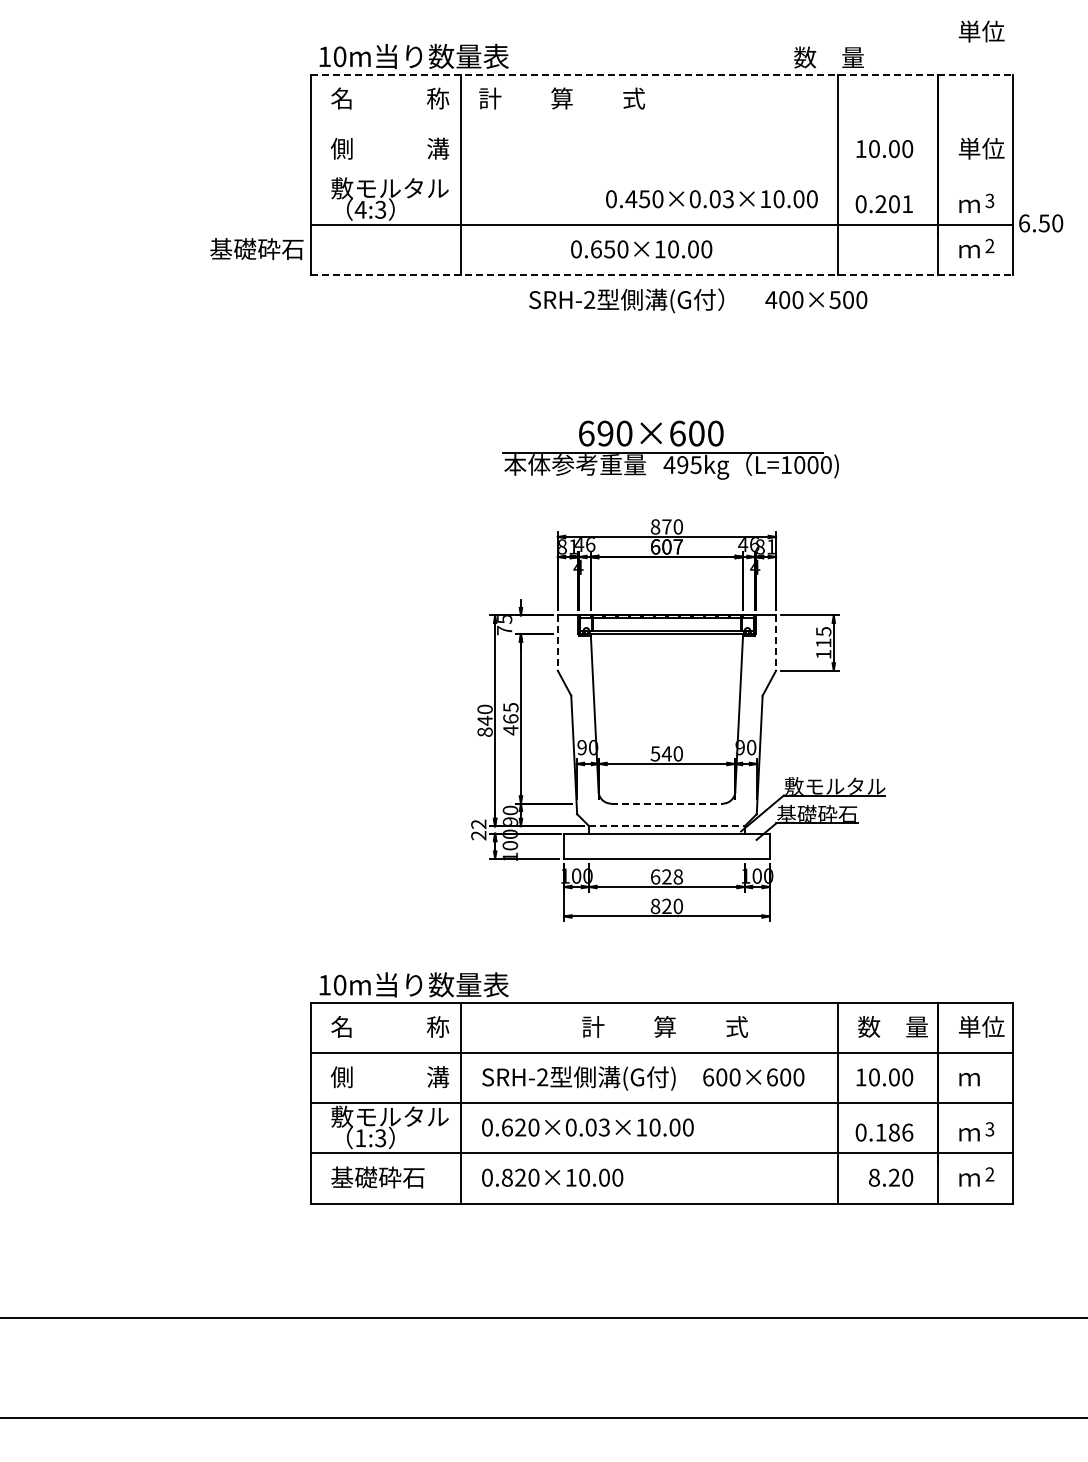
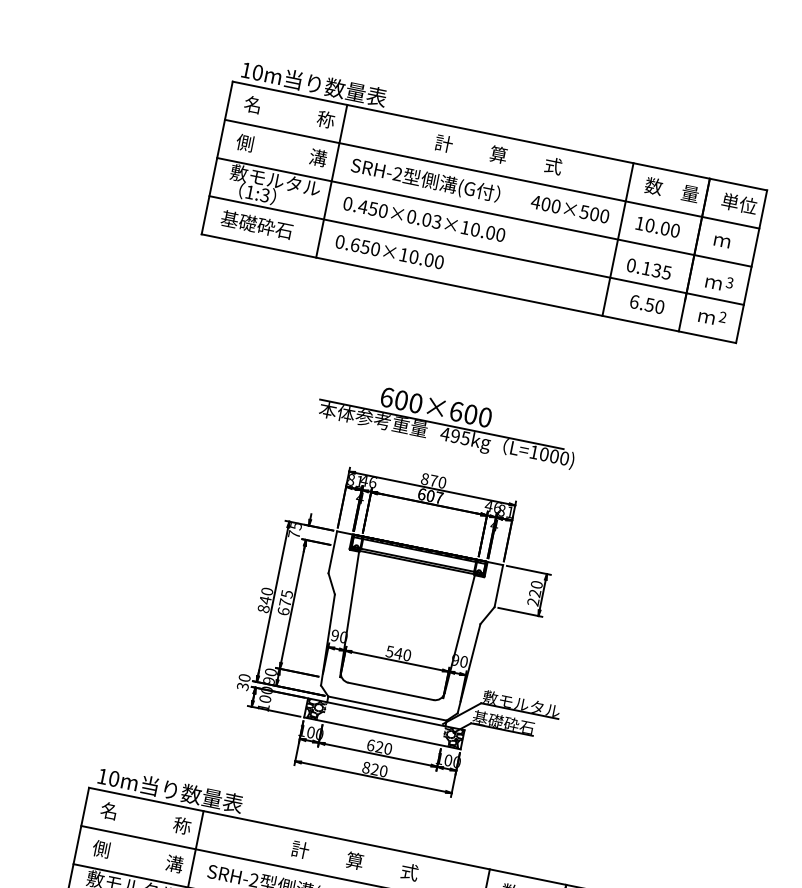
text: (981, 31) -> (739, 203), moved
text: (828, 57) -> (671, 189), moved
line: (662, 74) -> (500, 136), dashed -> solid
text: (562, 98) -> (498, 154), moved
line: (661, 124) -> (491, 173), added
text: (981, 148) -> (731, 241), 単位 -> ｍ
line: (661, 174) -> (484, 212), added
text: (711, 199) -> (424, 219), moved
text: (894, 204) -> (656, 270), 0.201 -> 0.135
text: (360, 209) -> (249, 192), 4:3 -> 1:3
text: (1041, 223) -> (647, 304), moved
text: (256, 248) -> (256, 224), moved
text: (641, 249) -> (389, 252), moved
line: (662, 275) -> (469, 288), dashed -> solid
text: (698, 300) -> (480, 191), moved
text: (605, 433) -> (401, 400), 690×600 -> 600×600
line: (557, 643) -> (332, 552), dashed -> solid
line: (776, 643) -> (499, 586), dashed -> solid
text: (823, 643) -> (534, 593), 115 -> 220
text: (510, 724) -> (284, 606), 465 -> 675
line: (666, 803) -> (390, 691), dashed -> solid
line: (666, 826) -> (387, 708), dashed -> solid
text: (478, 829) -> (243, 681), 22 -> 30
hatch: (576, 845) -> (315, 709), added
hatch: (756, 845) -> (452, 737), added
text: (678, 876) -> (388, 748), 628 -> 620

